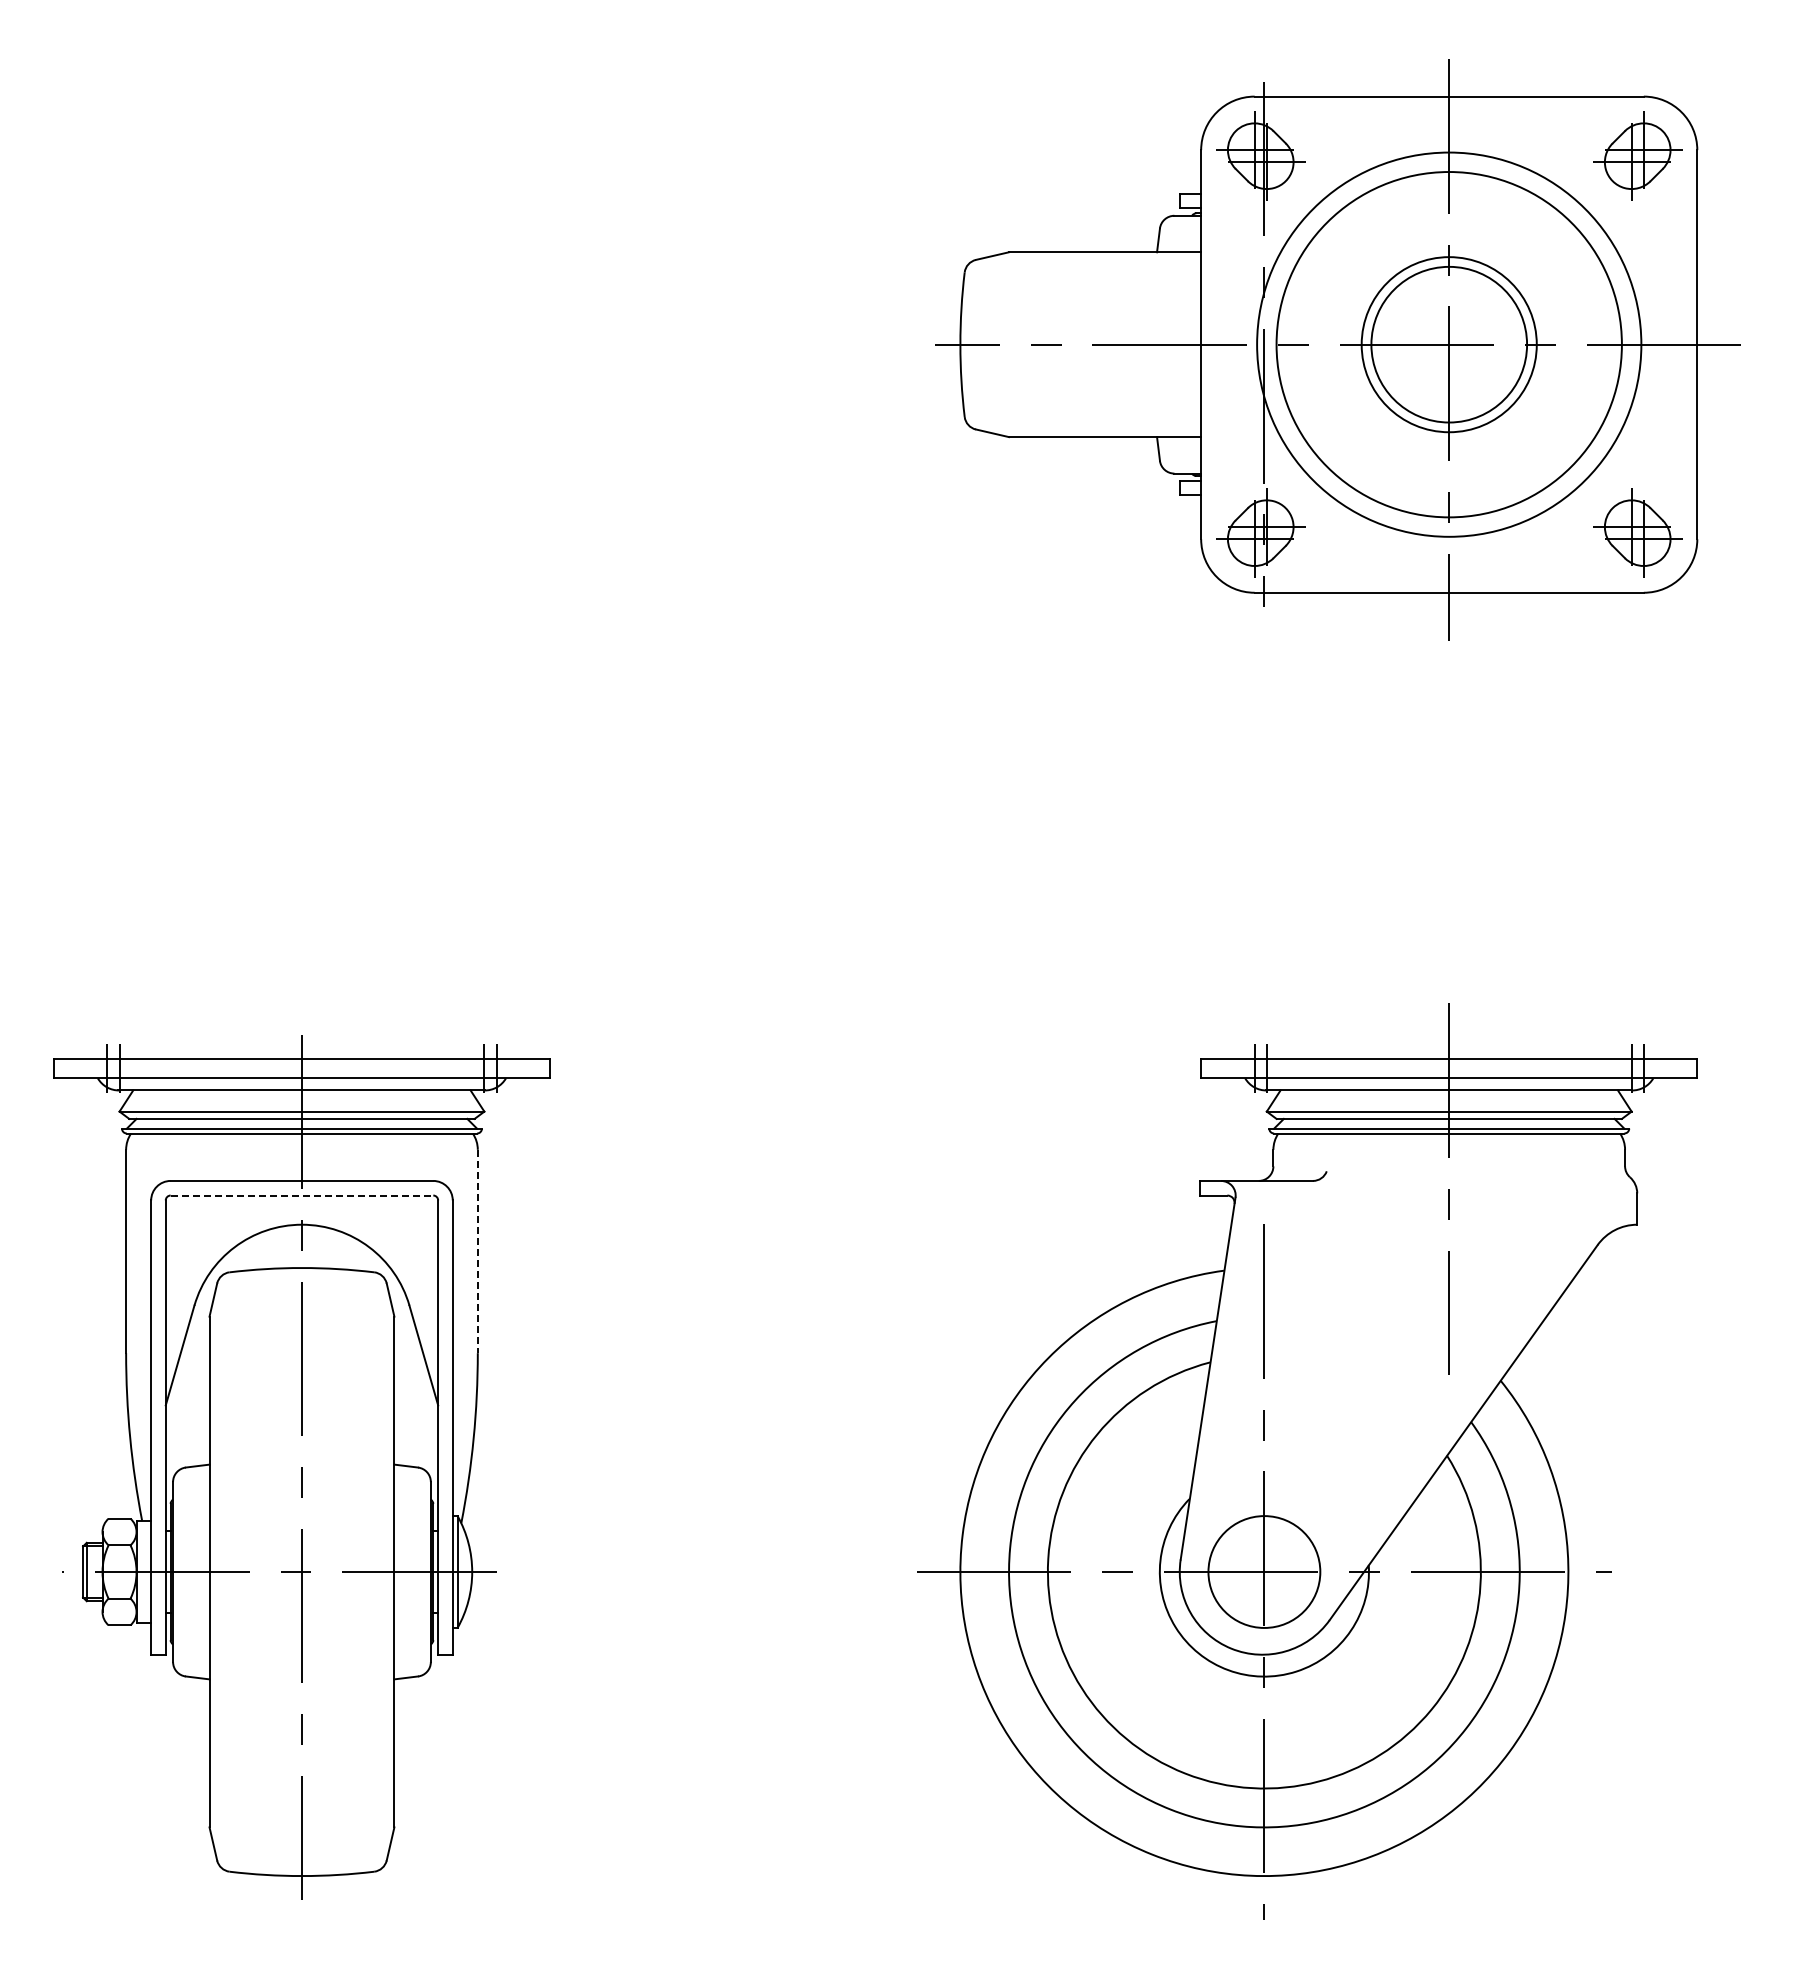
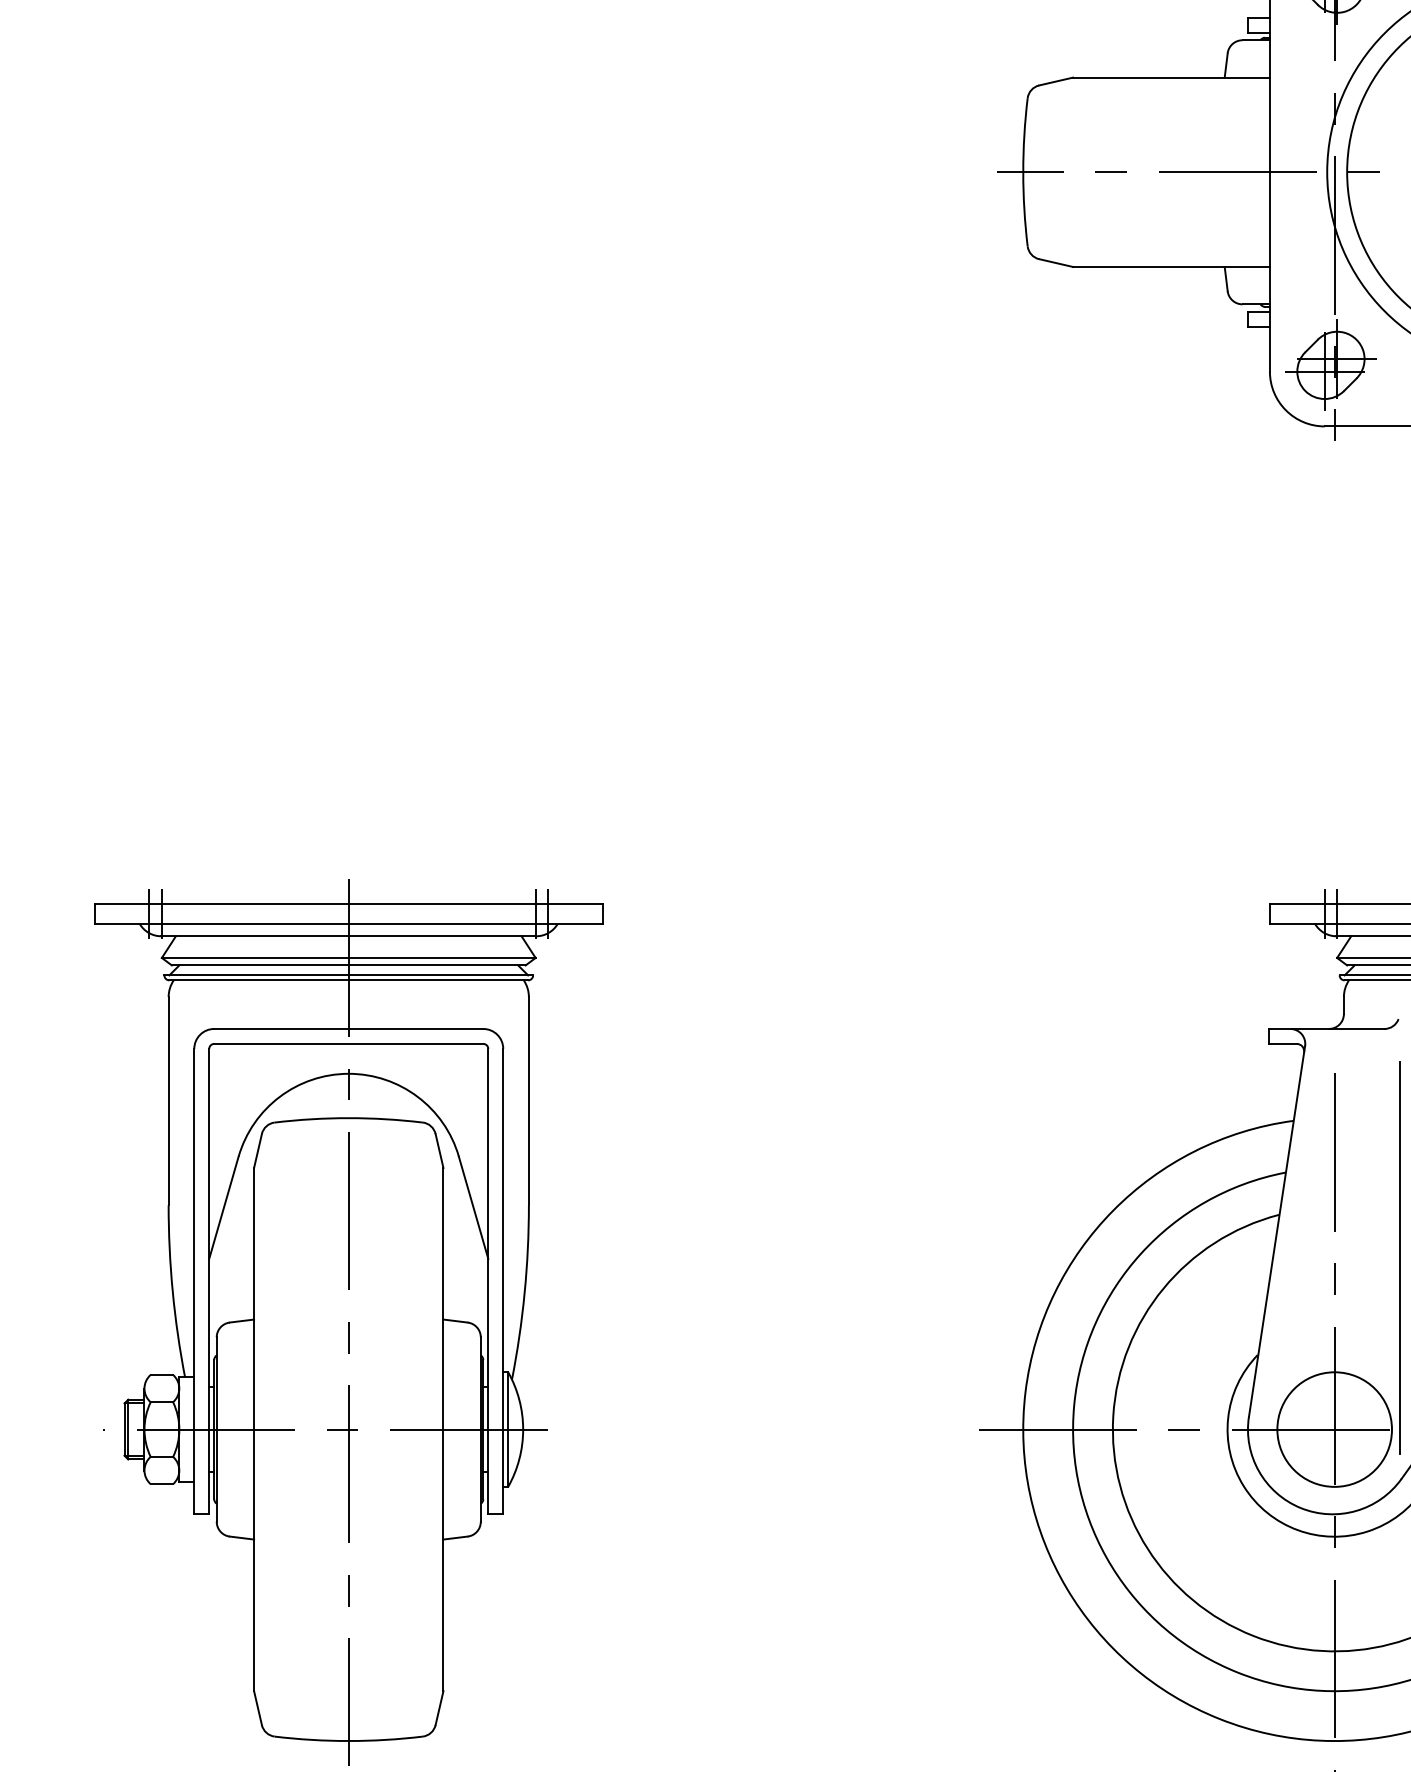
line: (302, 1195) -> (349, 1043), dashed -> solid
line: (477, 1251) -> (528, 1101), dashed -> solid
line: (1328, 1404) -> (1400, 1257), added

